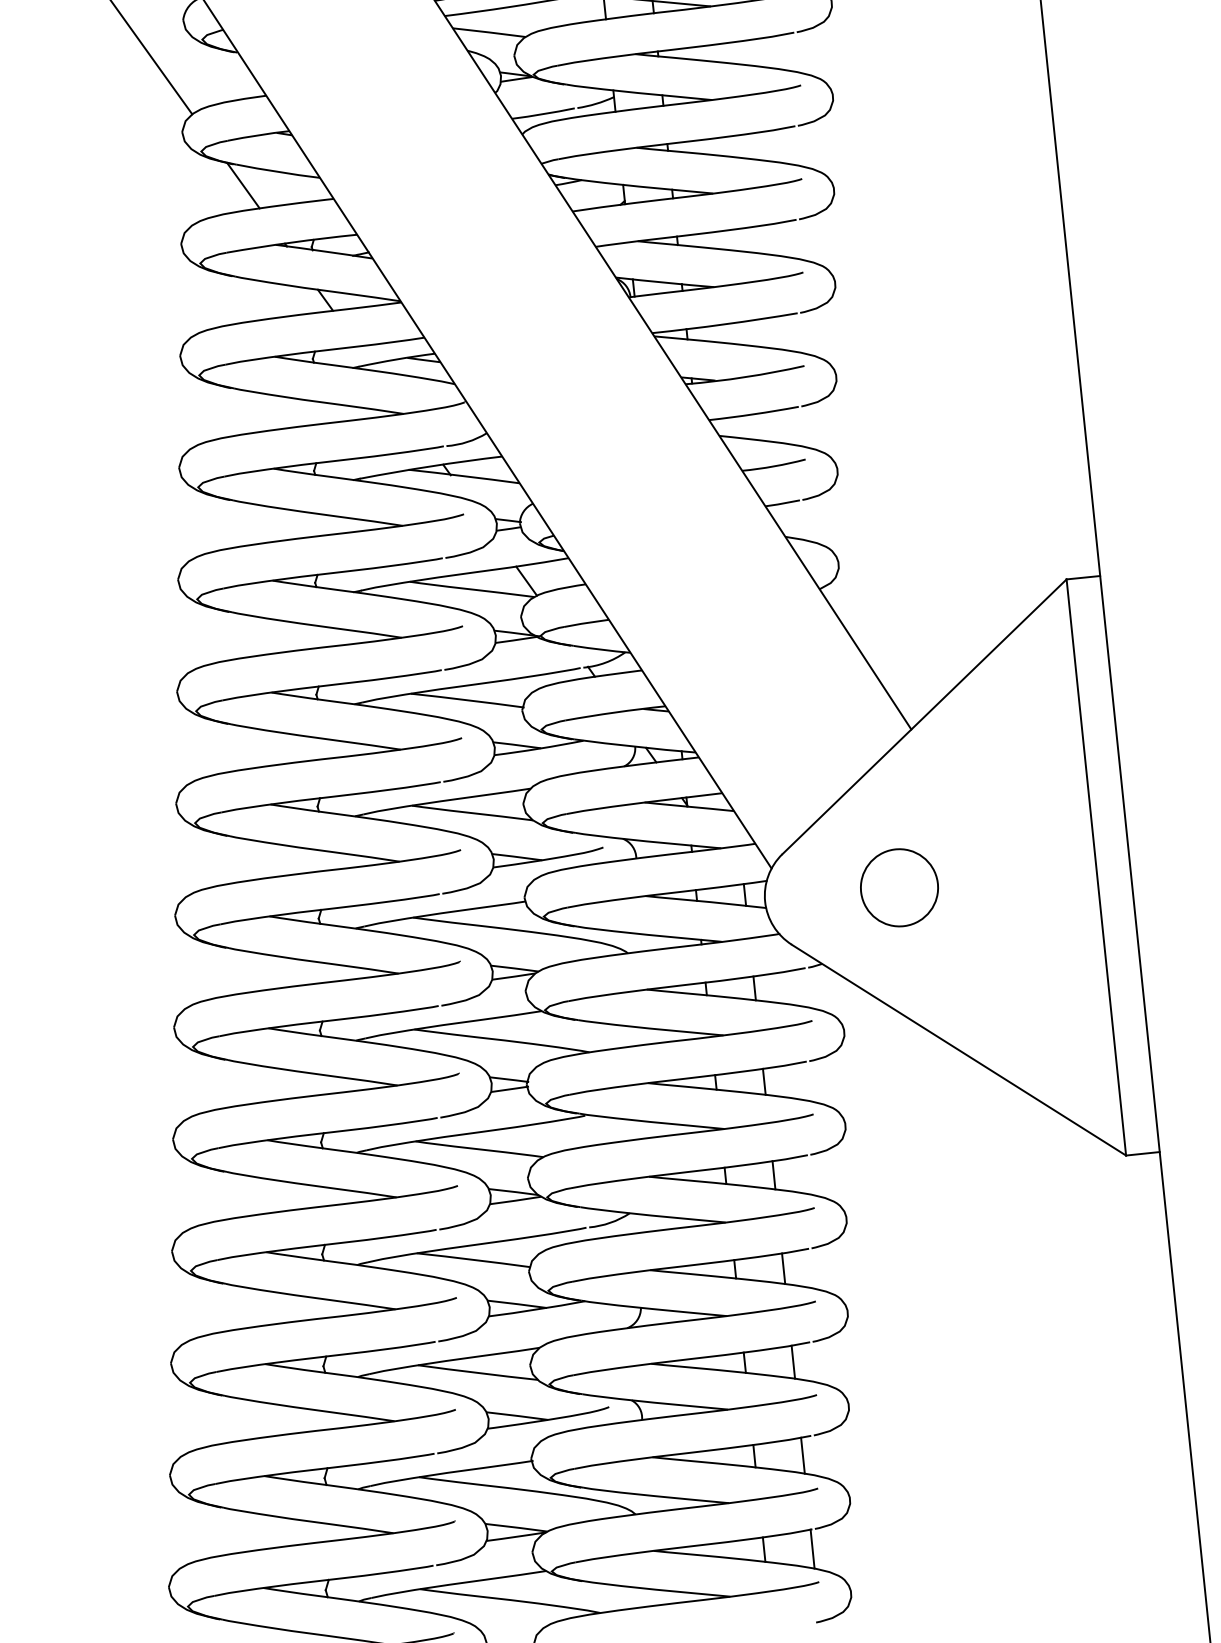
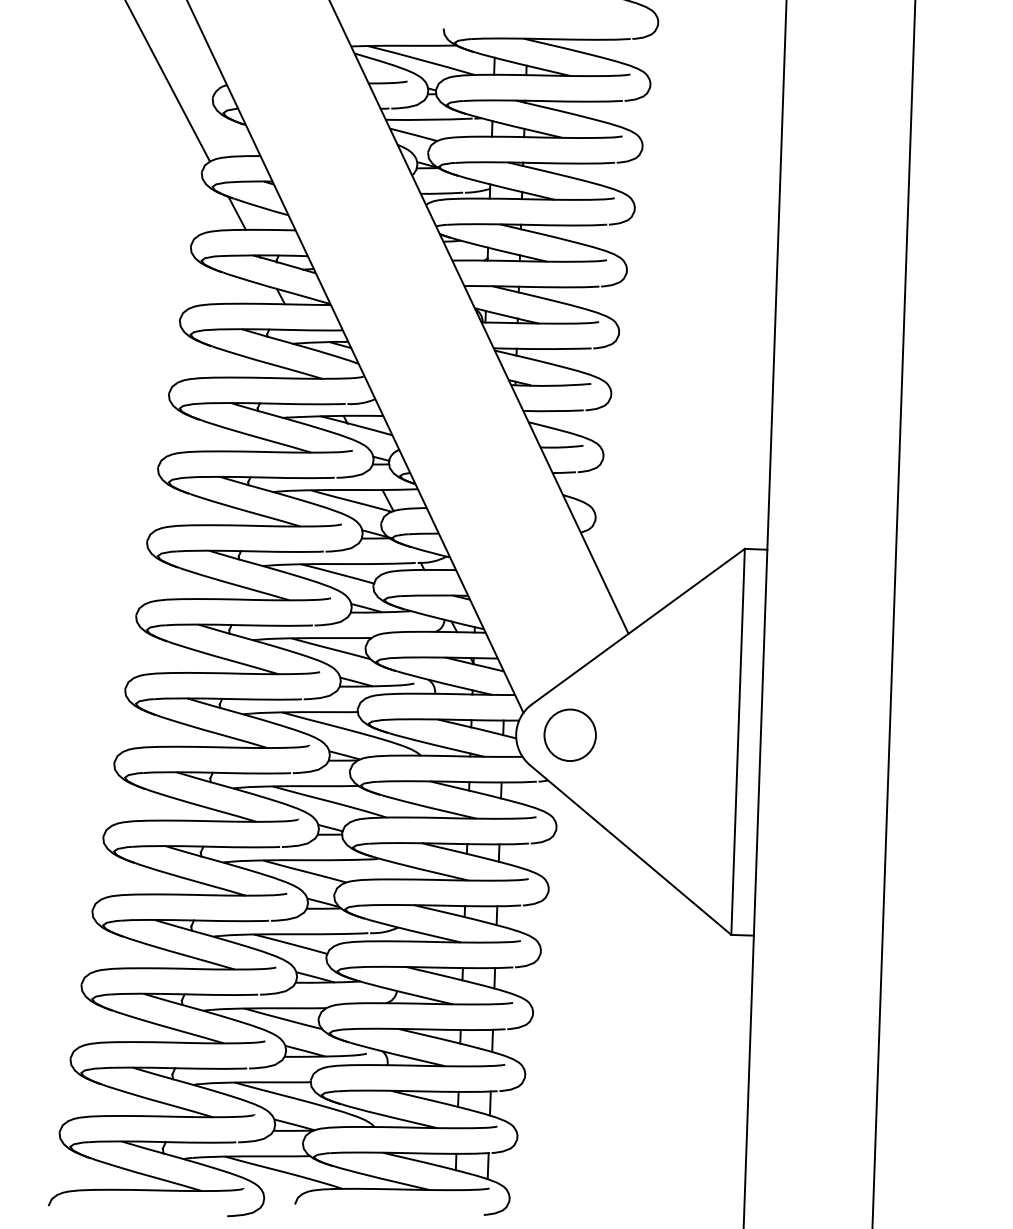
circle: (898, 886) -> (569, 734), moved

